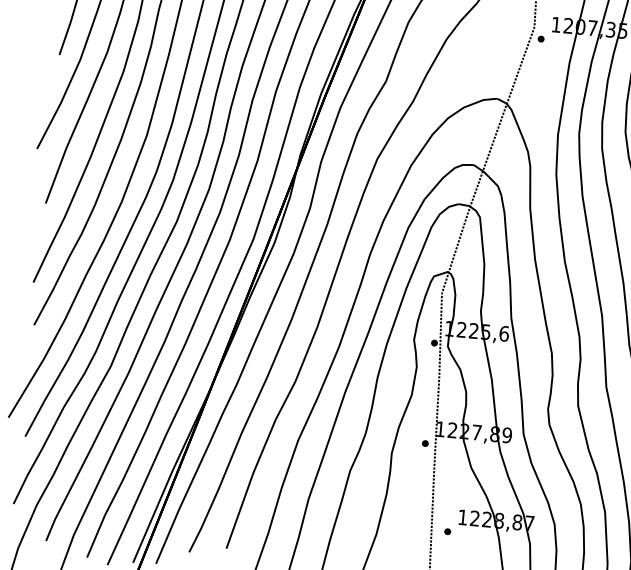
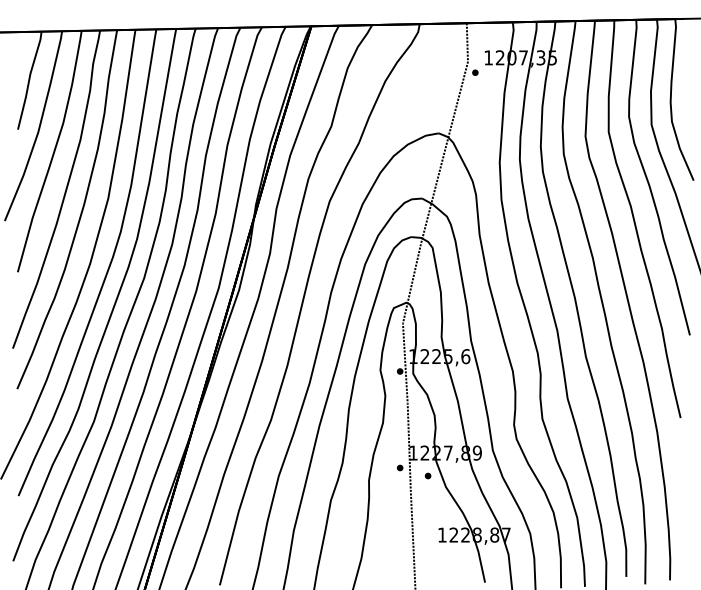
part: (447, 531) -> (427, 475), moved

